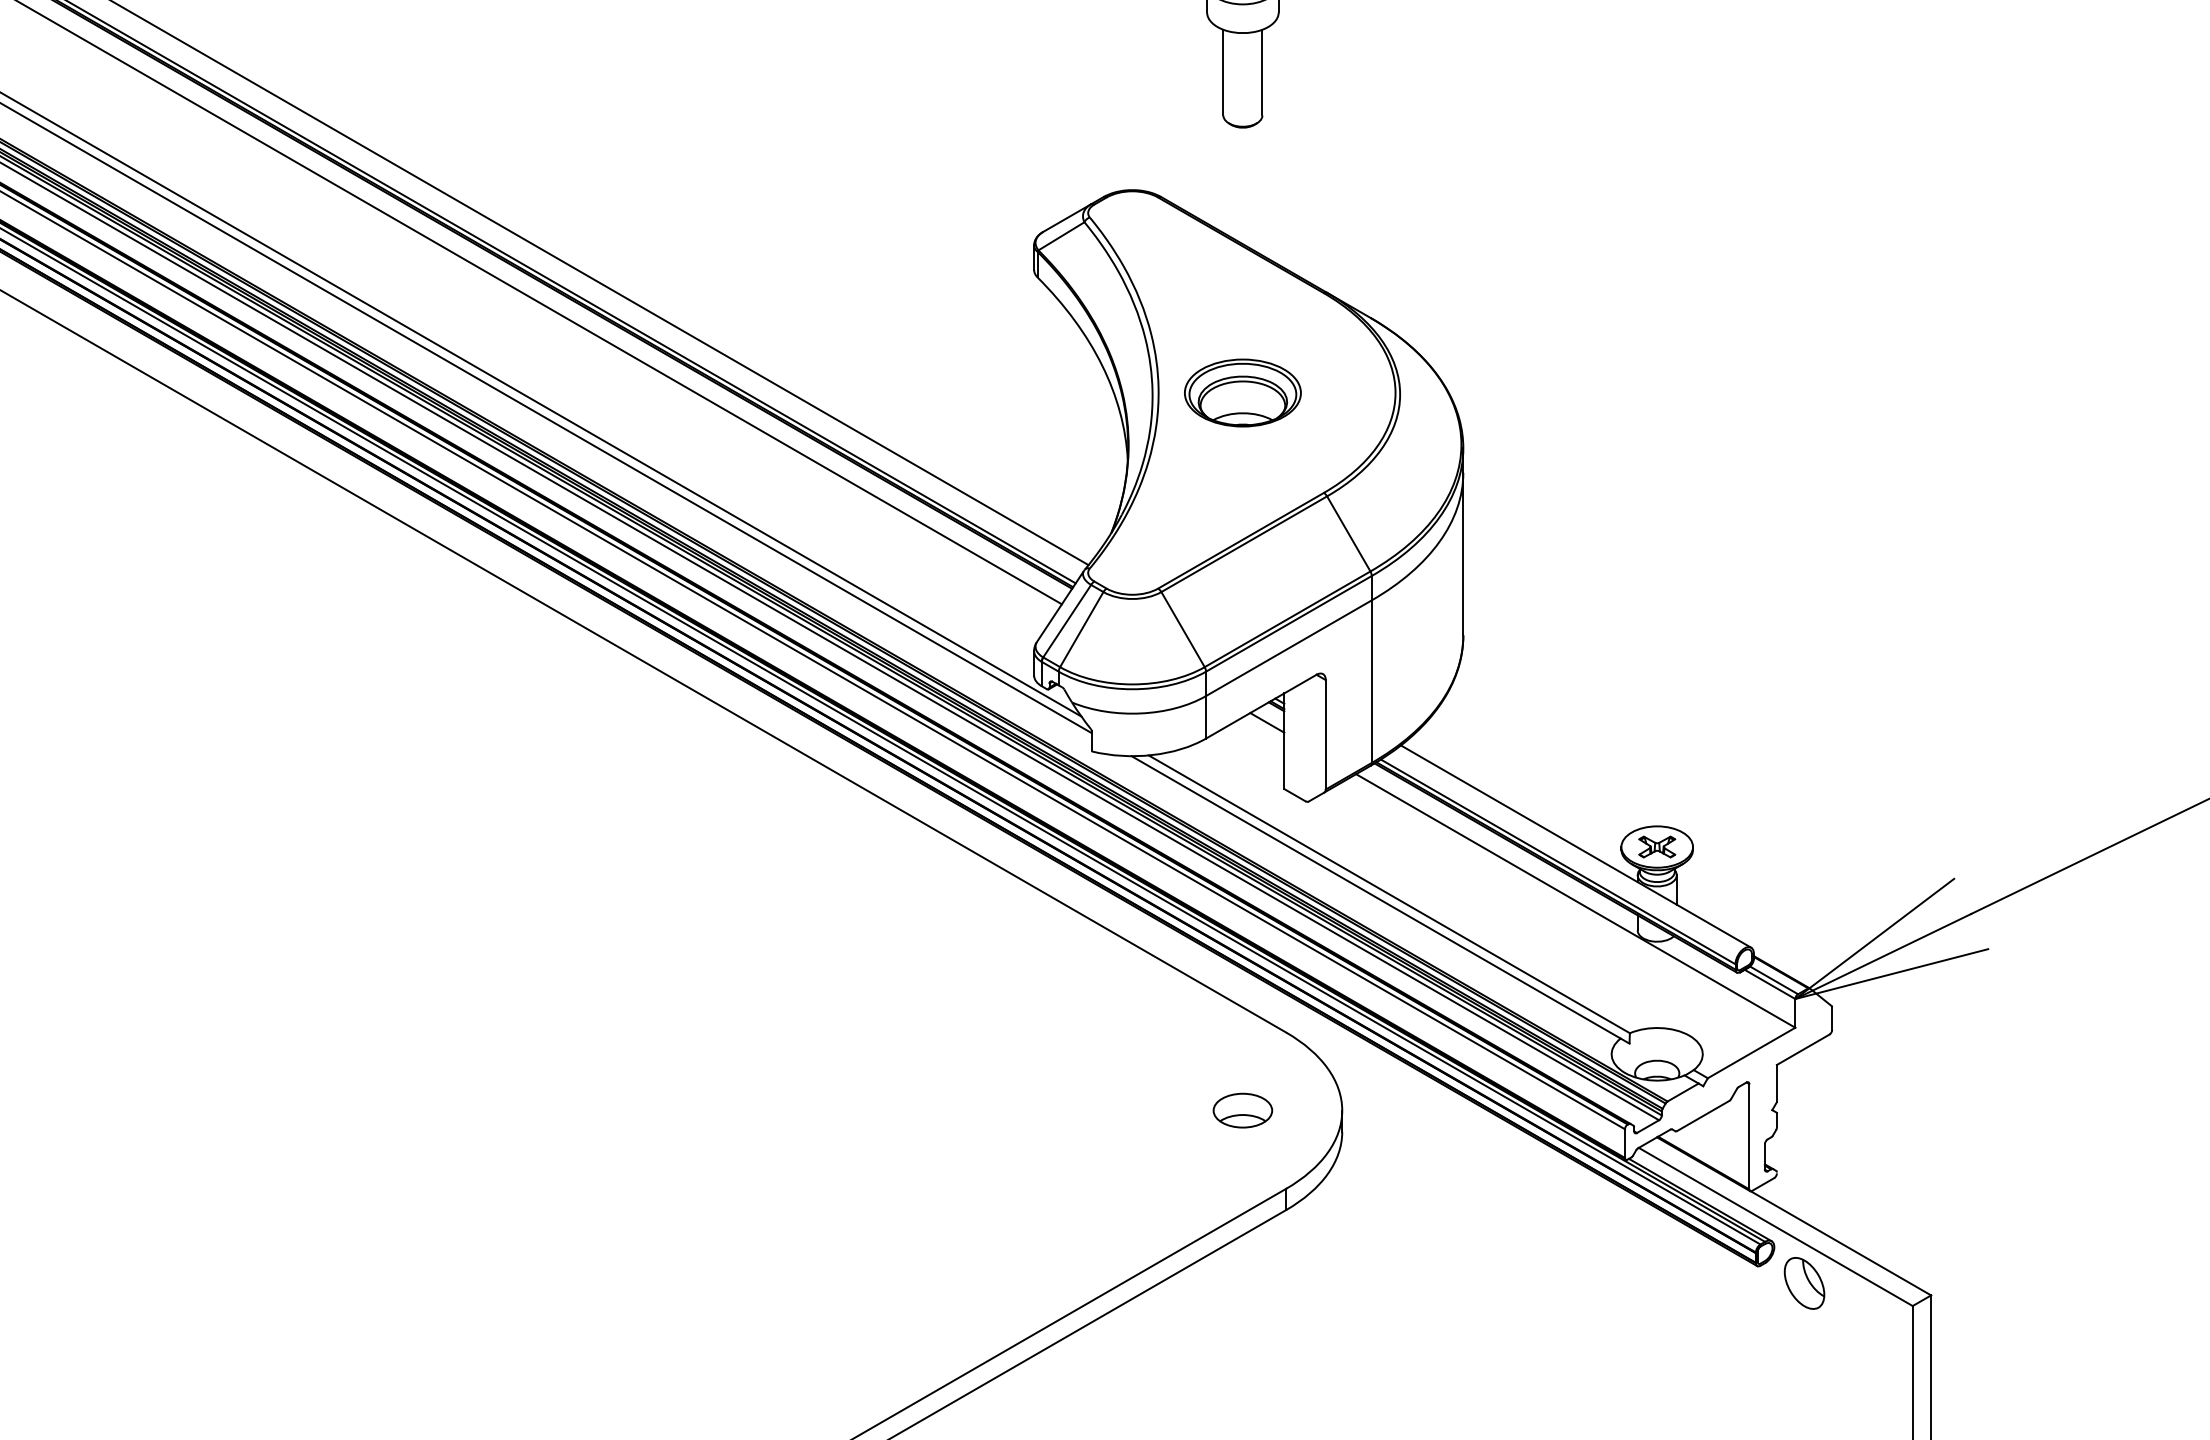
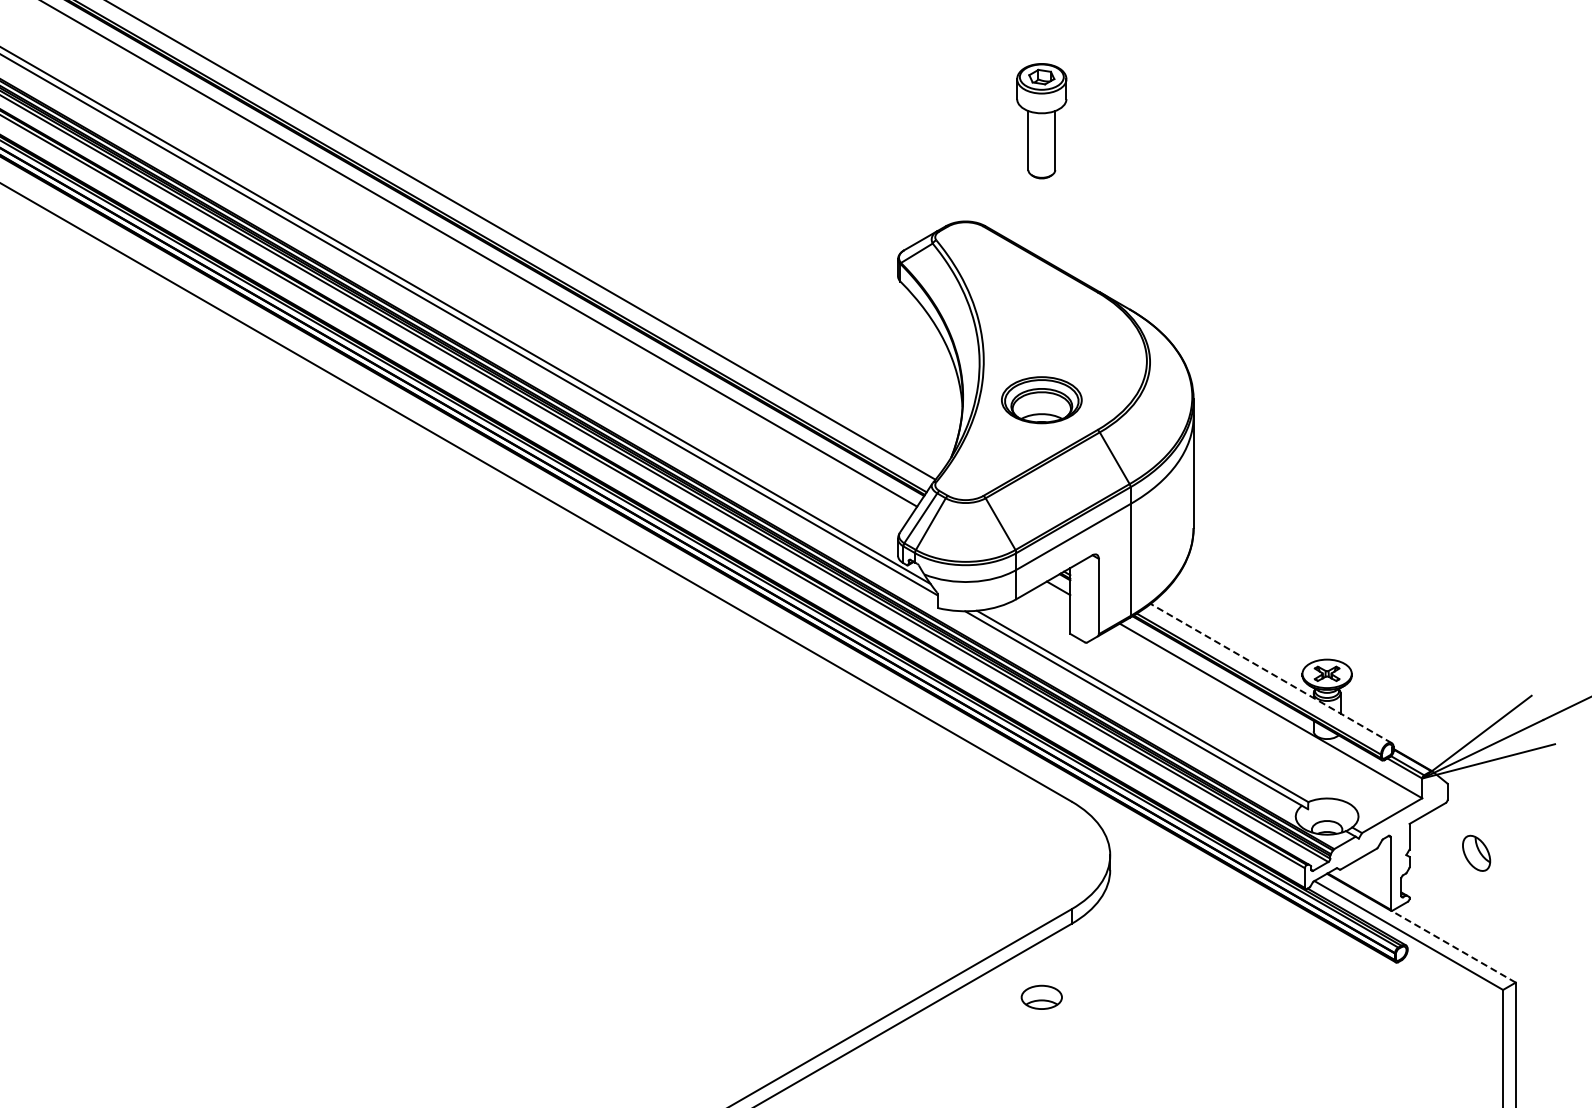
part: (1242, 393) -> (1041, 400), moved
line: (1574, 846) -> (1270, 673), solid -> dashed
part: (1242, 1109) -> (1041, 996), moved
line: (1840, 1242) -> (1453, 946), solid -> dashed
part: (1804, 1282) -> (1476, 852), moved

